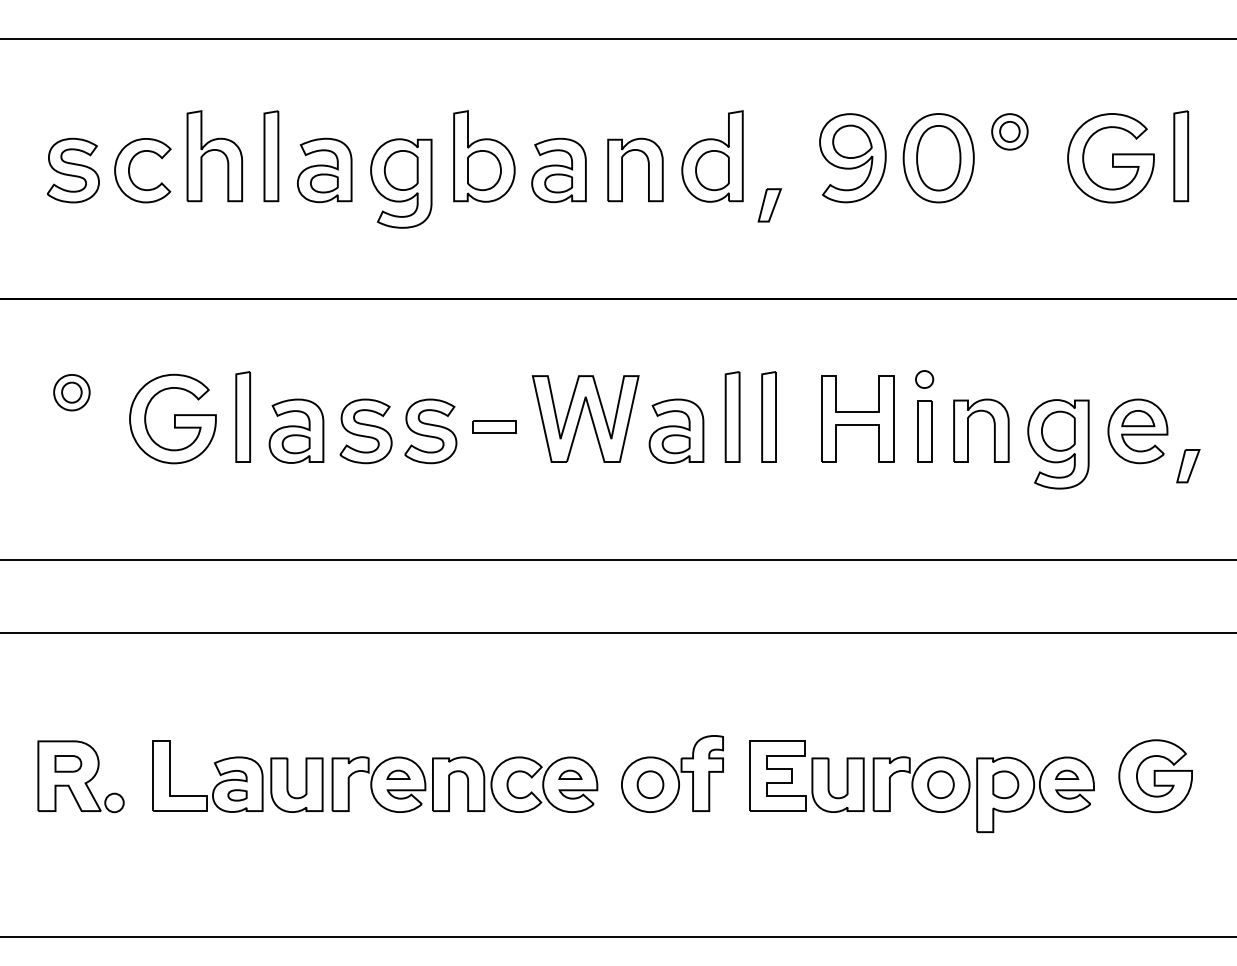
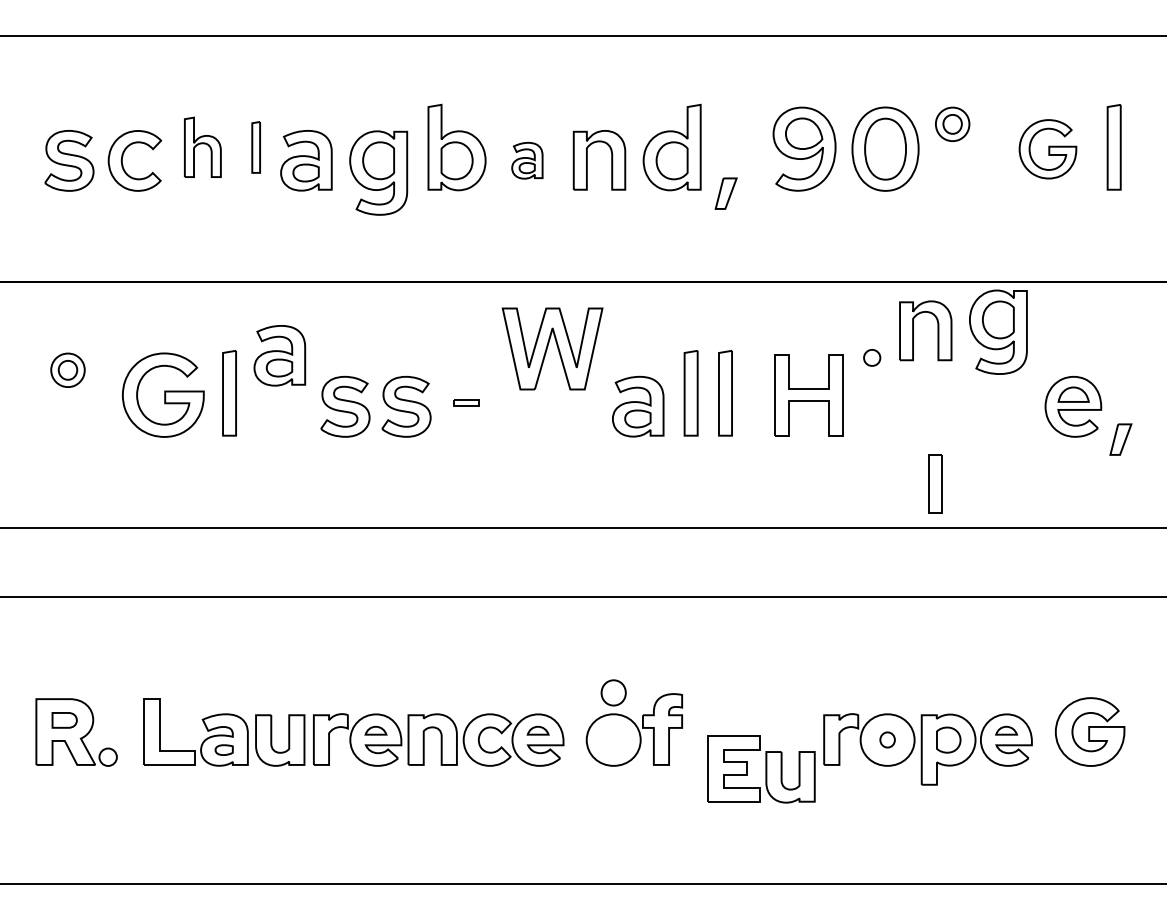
part: (214, 156) -> (202, 147), size x0.7
part: (271, 156) -> (256, 147), size x0.6
part: (1110, 158) -> (1047, 149), size x0.7
part: (558, 170) -> (526, 160), size x0.6
part: (585, 418) -> (552, 348), moved
part: (494, 426) -> (466, 402), size x0.6
part: (296, 430) -> (279, 355), moved
part: (968, 430) -> (913, 330), moved
part: (924, 431) -> (935, 484), moved
part: (1058, 444) -> (998, 332), moved
part: (806, 776) -> (760, 769), moved
part: (650, 784) -> (613, 692), moved
part: (940, 784) -> (887, 739), size x0.6

